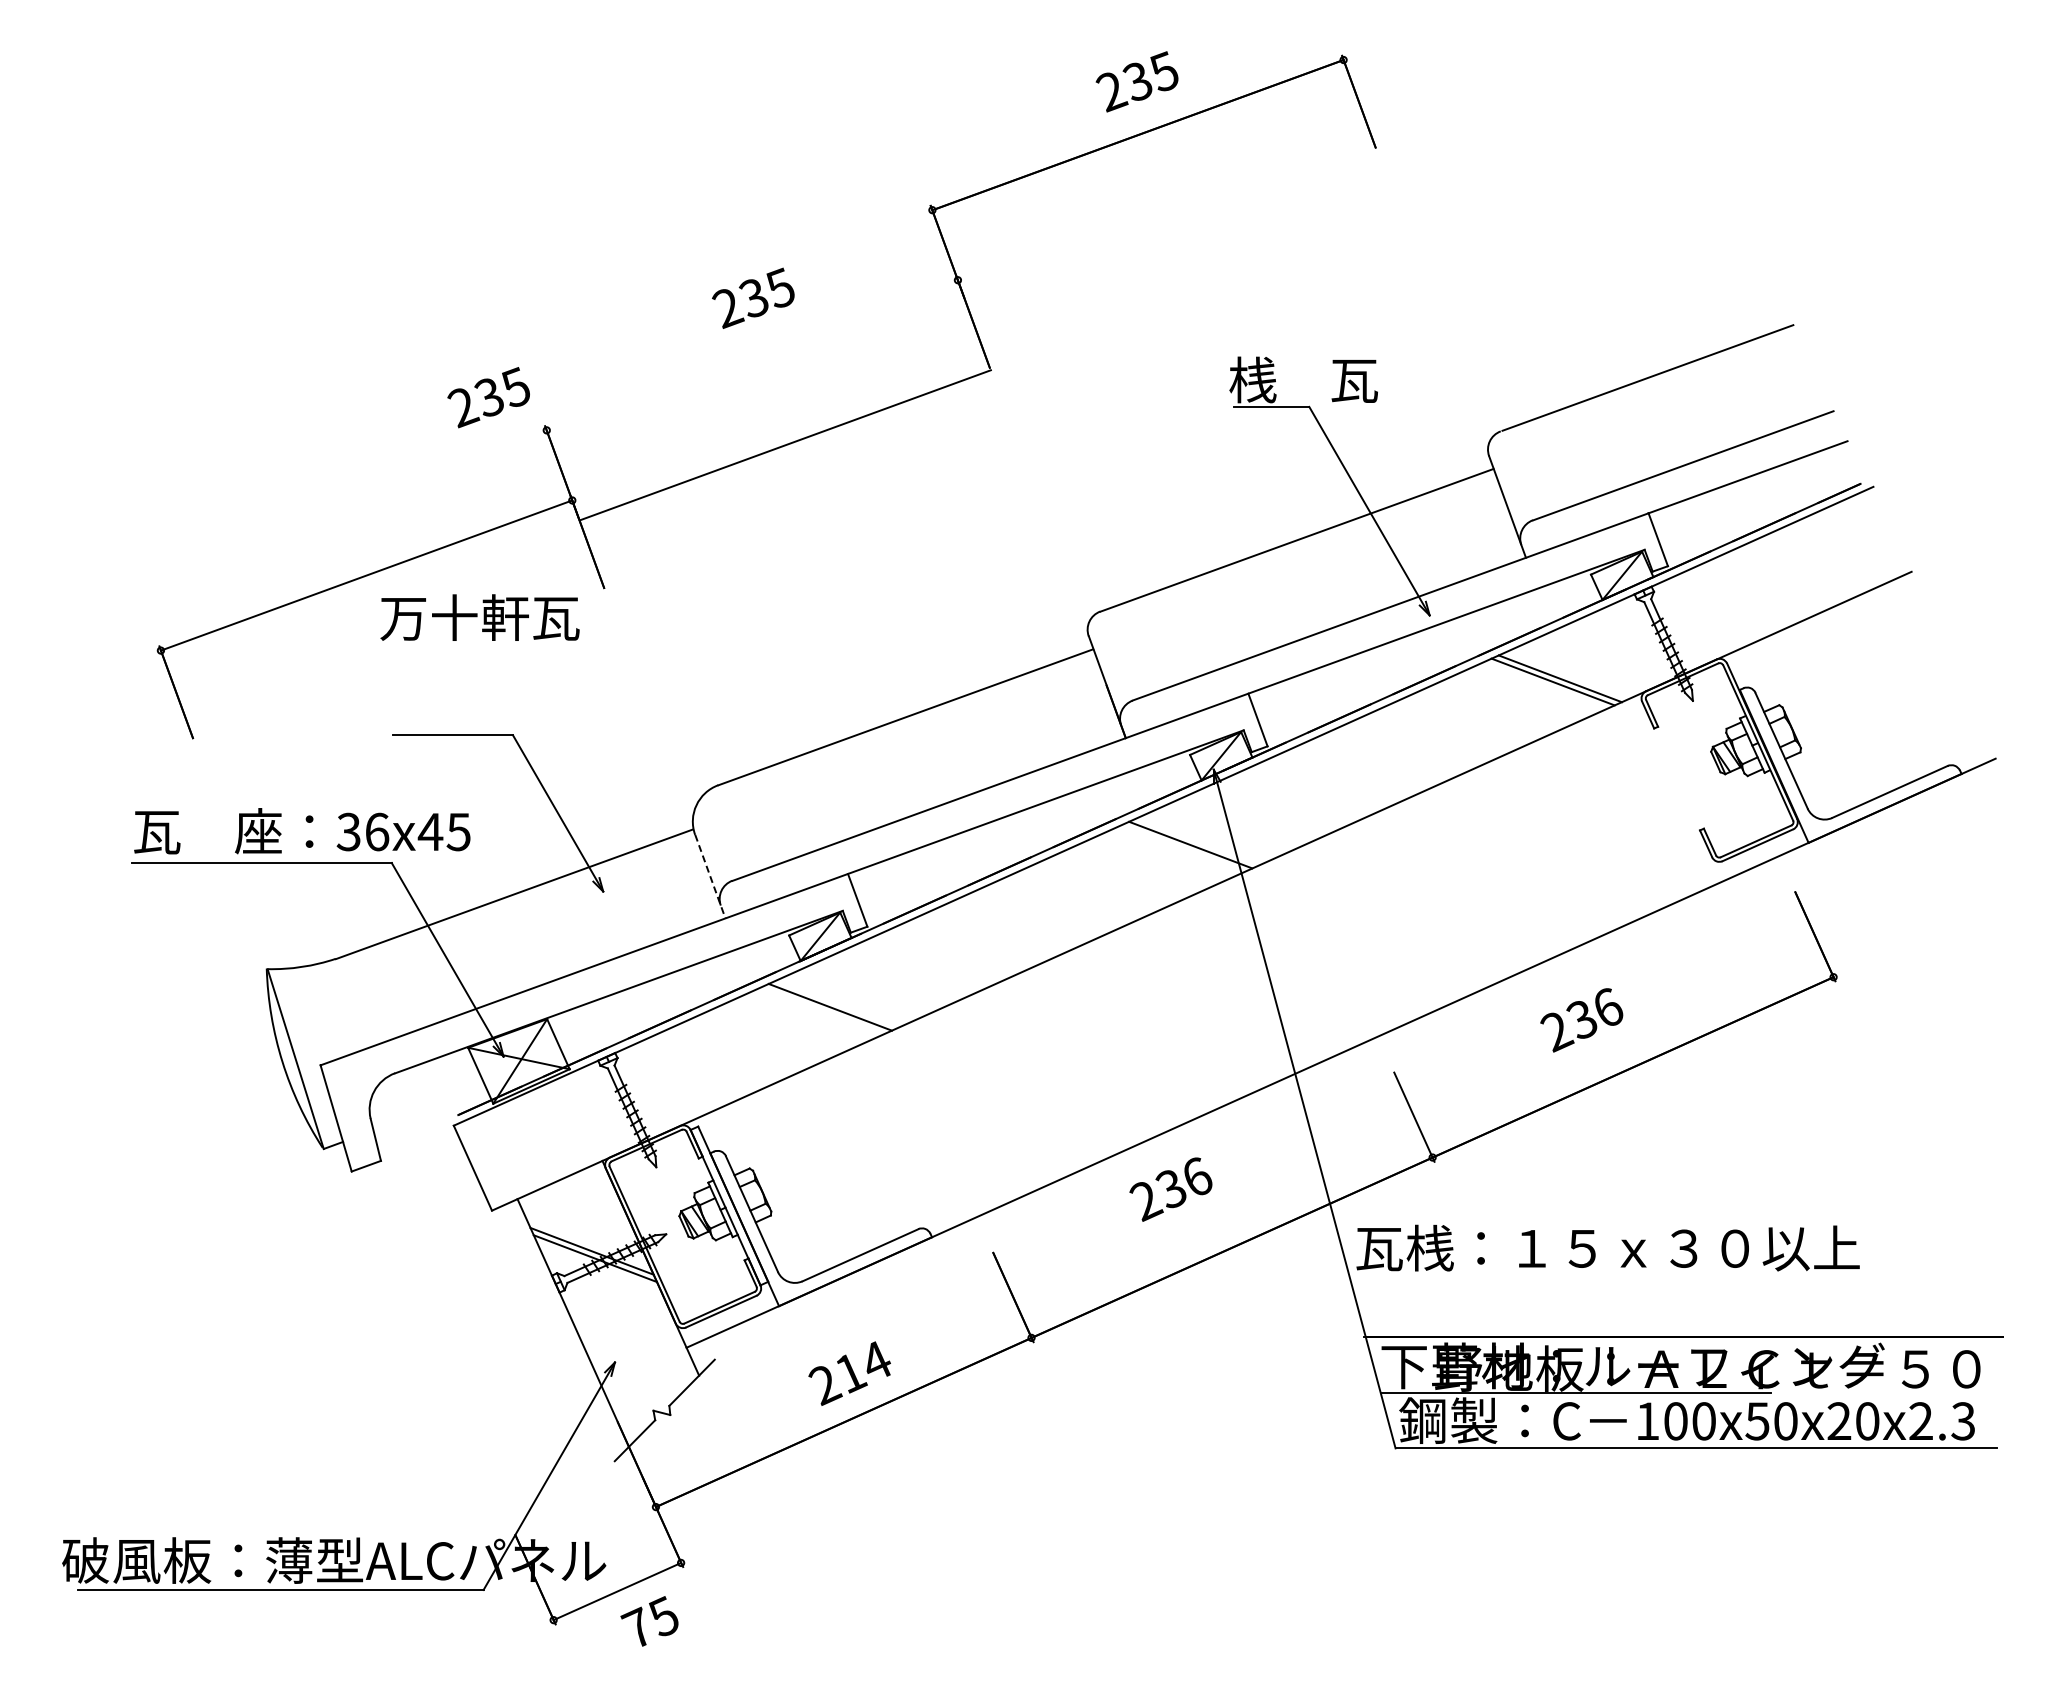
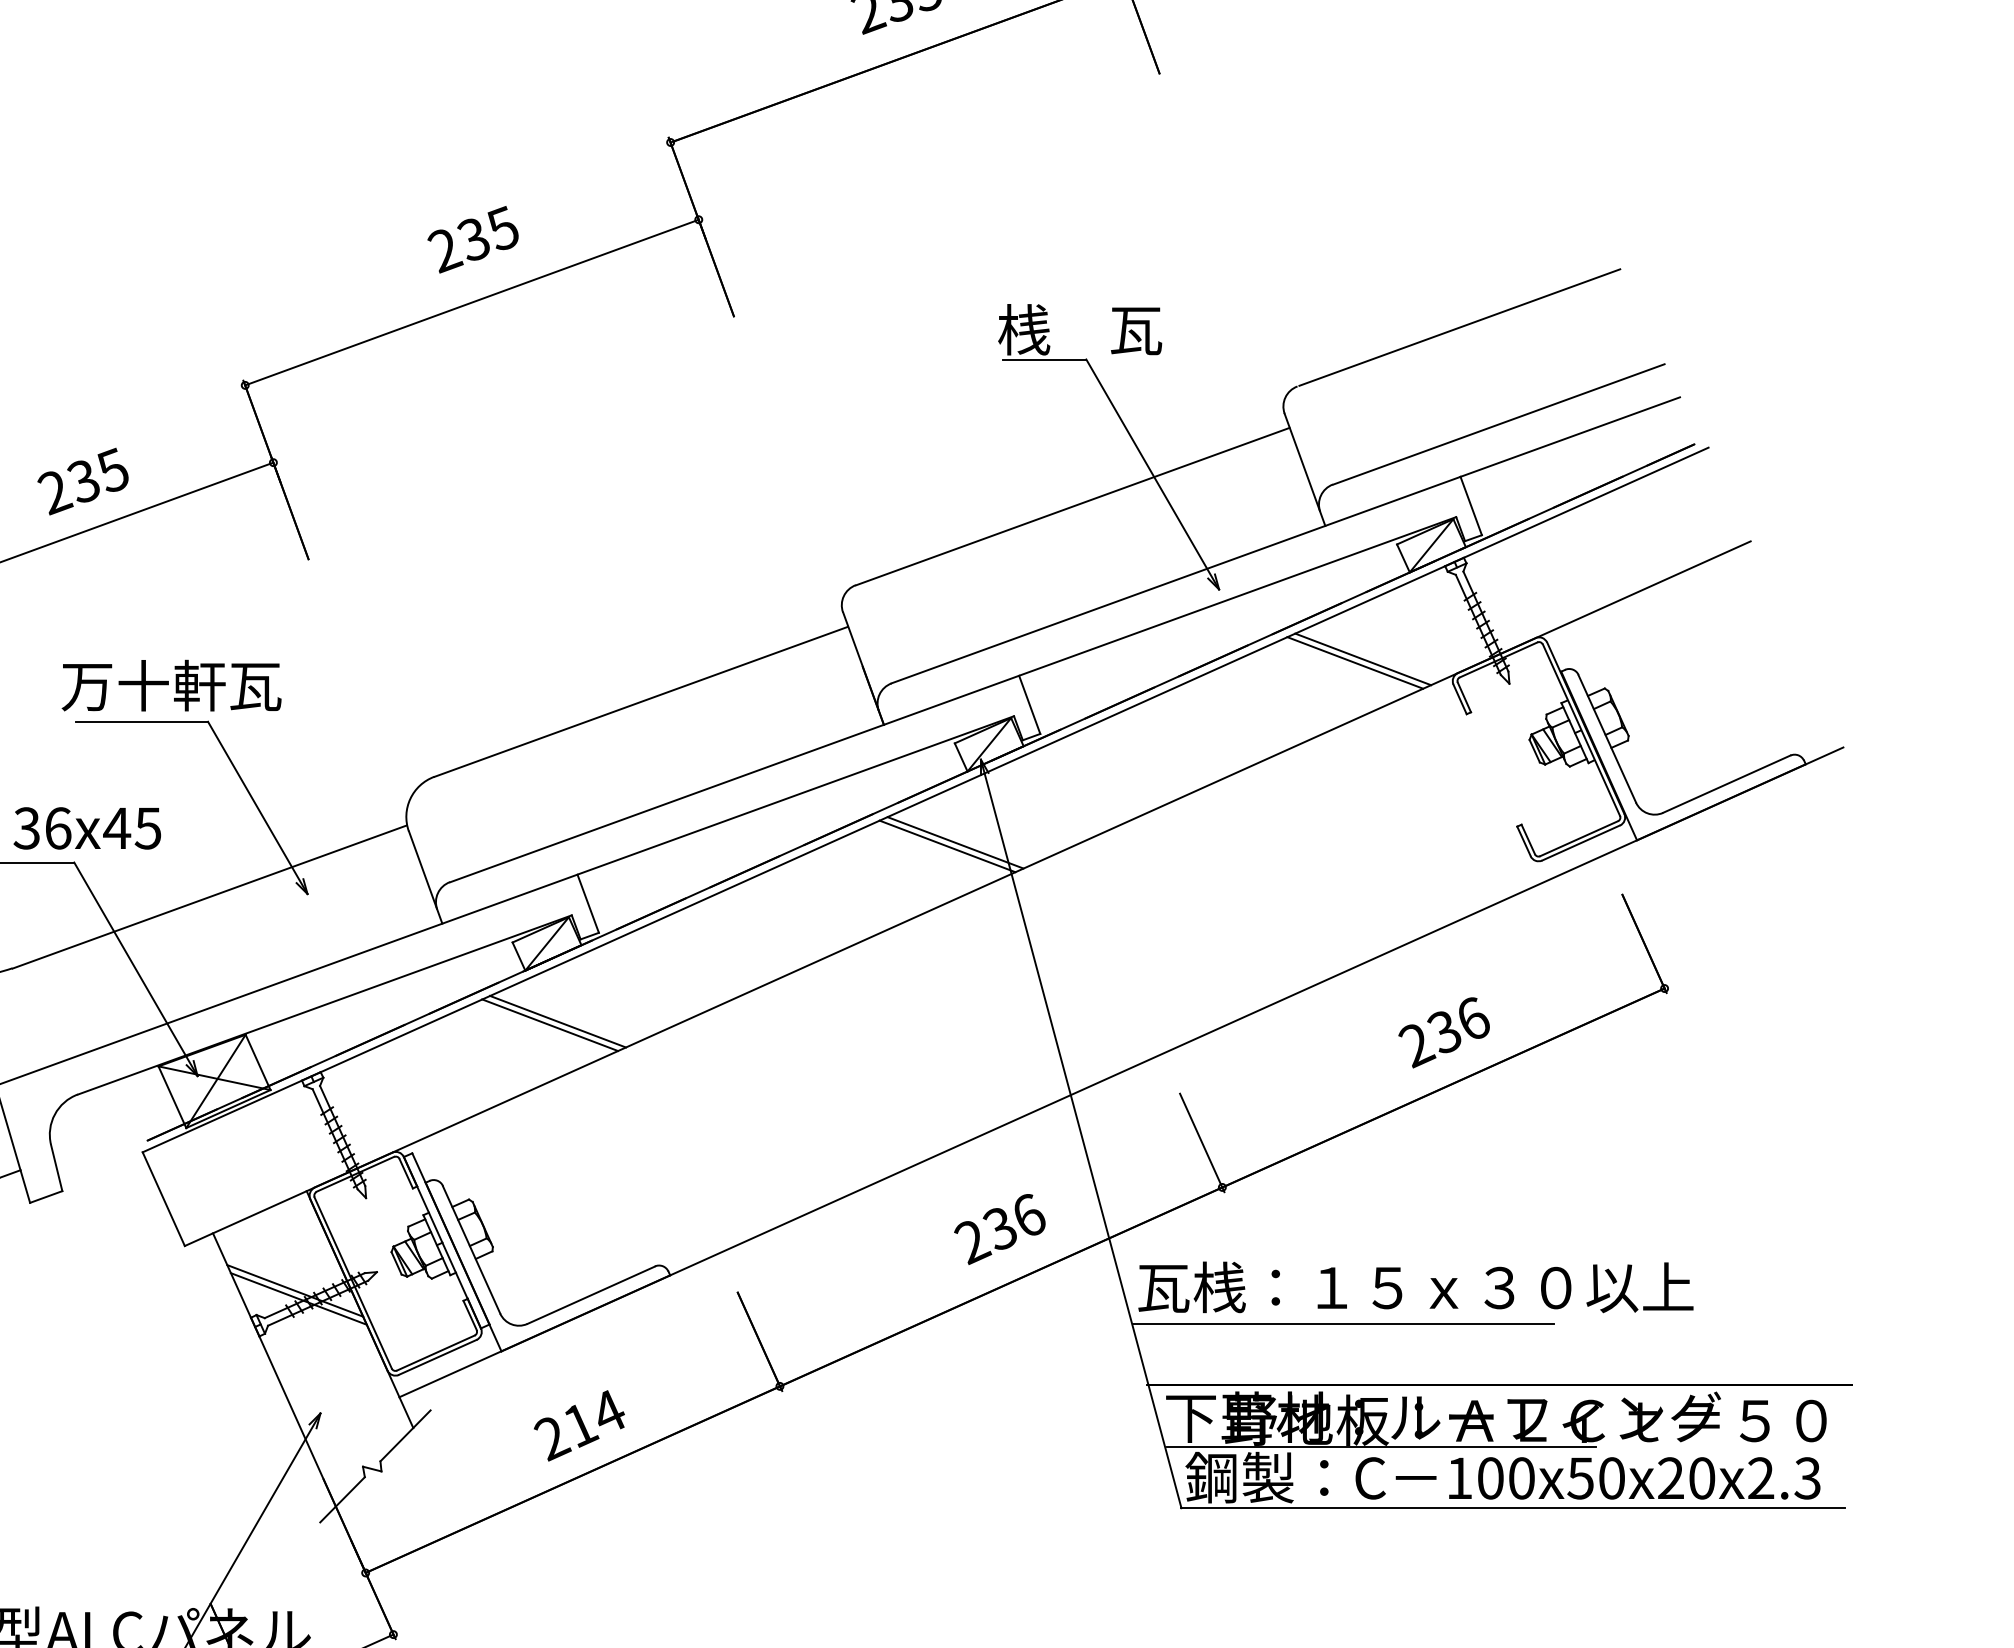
text: (488, 397) -> (82, 481), moved
line: (784, 445) -> (471, 302), moved
text: (479, 617) -> (171, 685), moved
line: (1183, 848) -> (947, 846), added
line: (710, 877) -> (425, 878), dashed -> solid
line: (822, 1010) -> (549, 1025), added
text: (1581, 1020) -> (1443, 1032), moved
text: (1170, 1189) -> (999, 1229), moved
line: (1542, 1281) -> (1343, 1324), added

